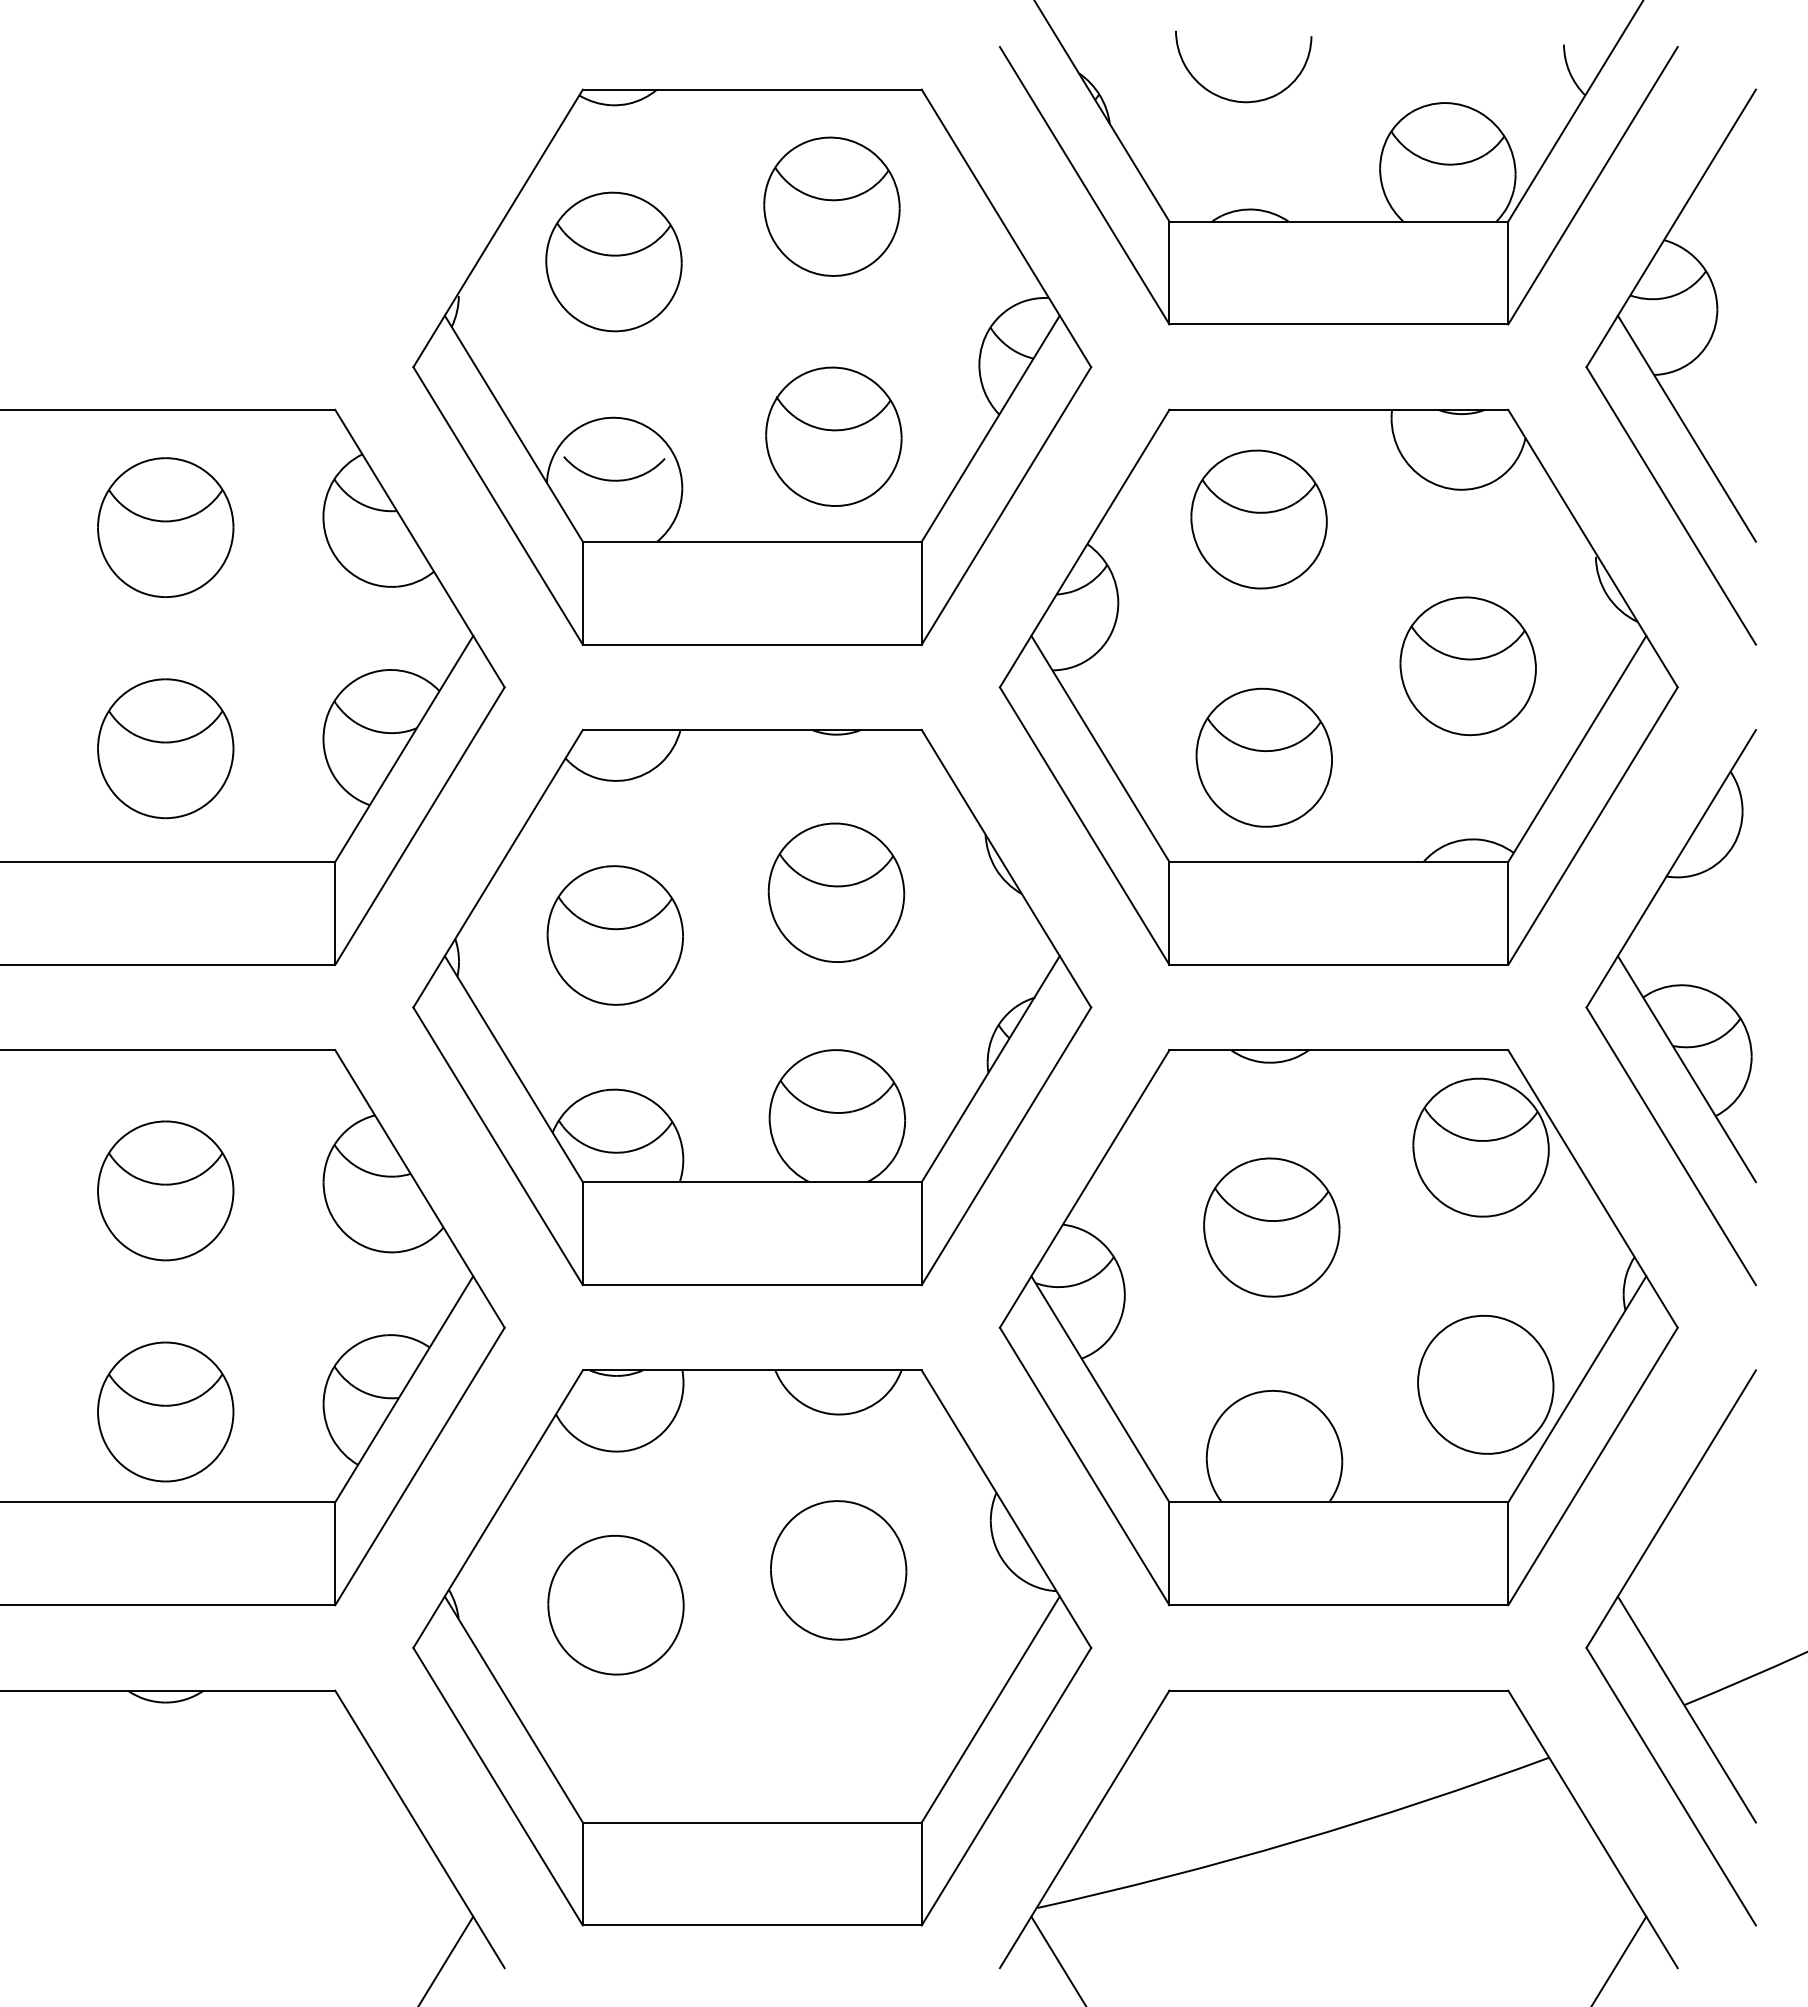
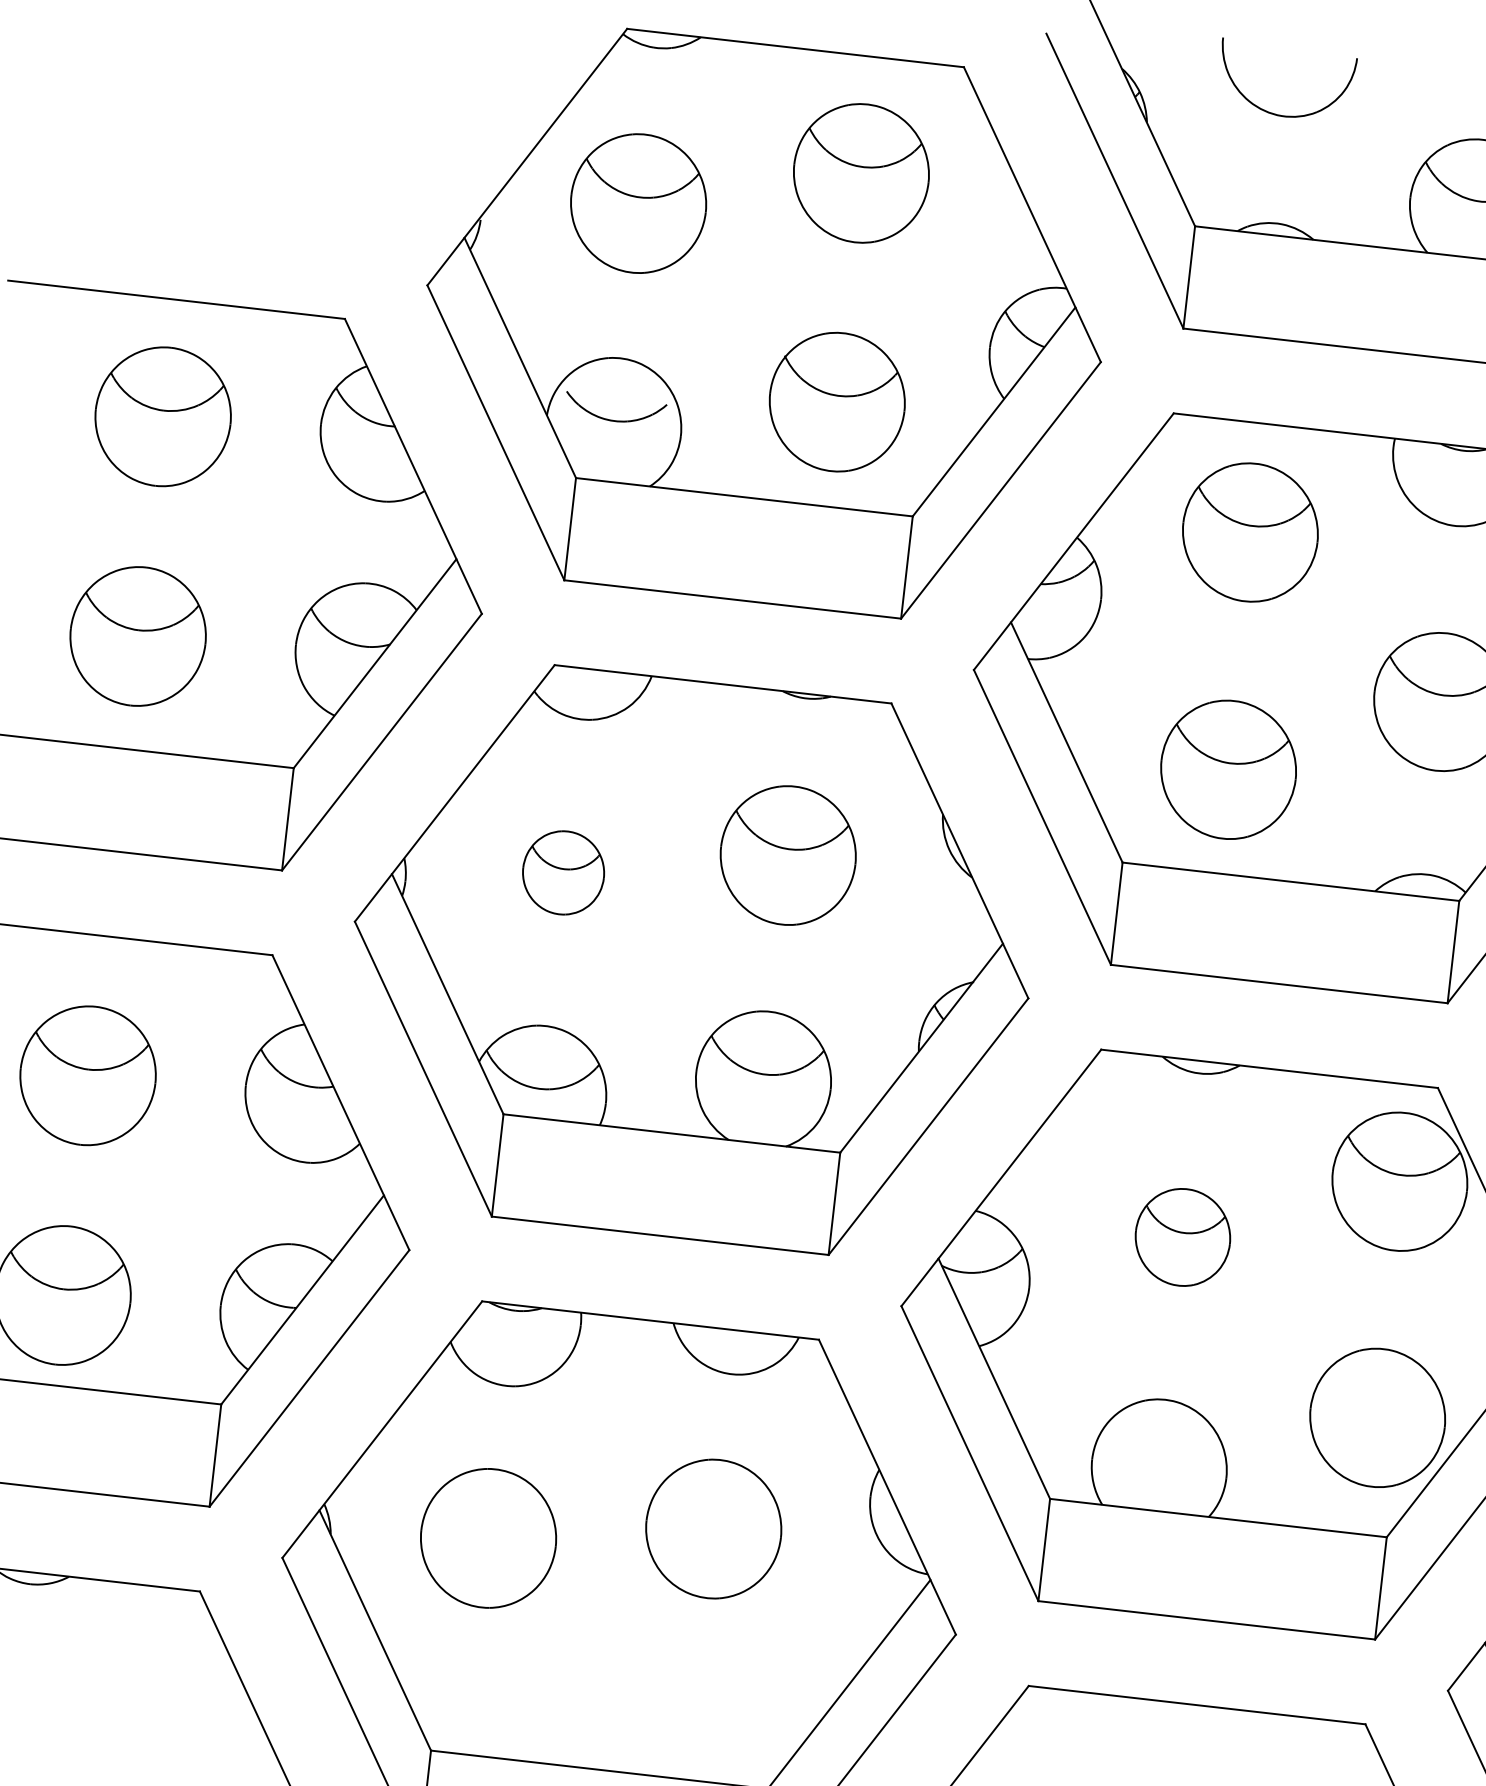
part: (614, 935) -> (562, 872), size x0.6
part: (1271, 1227) -> (1182, 1237), size x0.7

